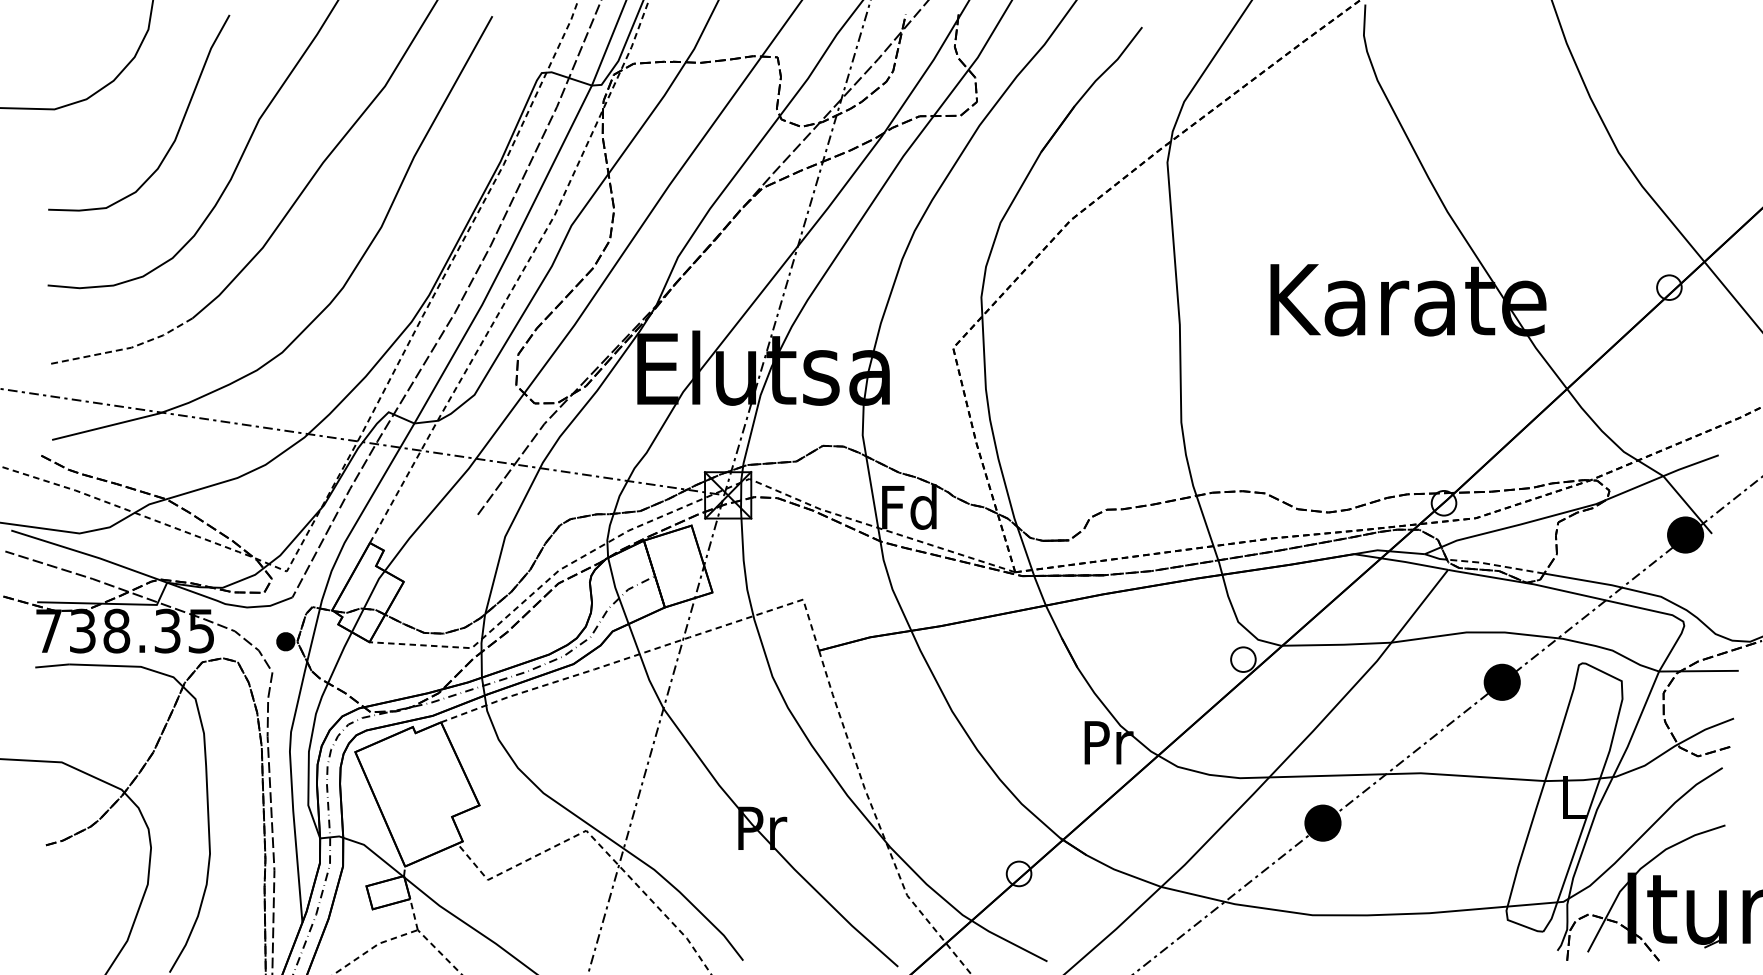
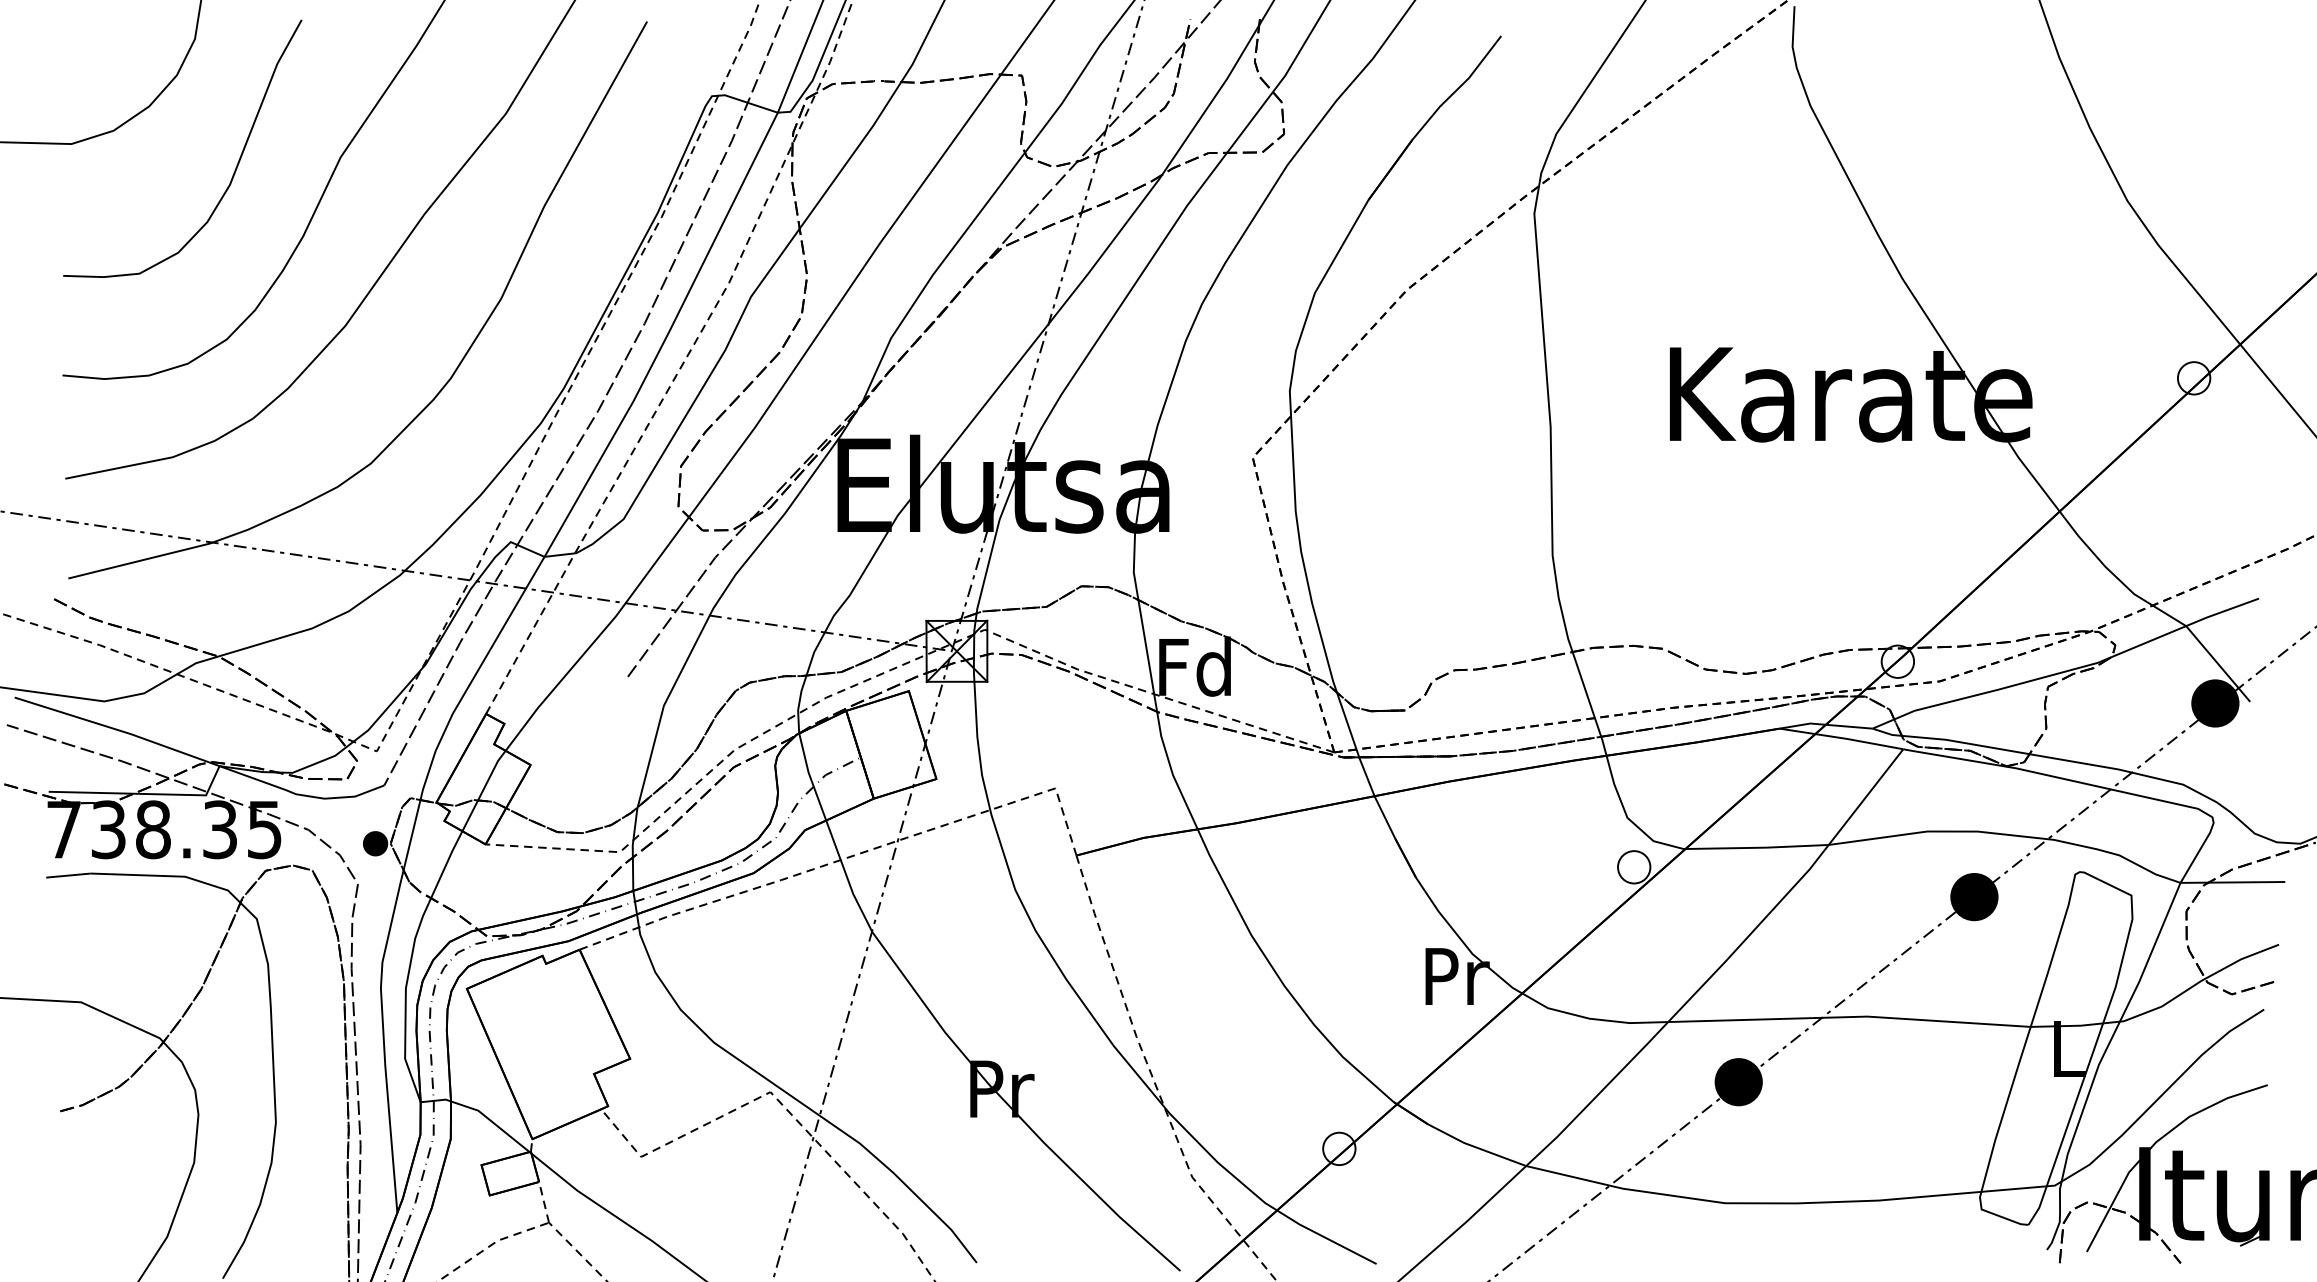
line: (124, 349) -> (163, 459), dashed -> solid
line: (1495, 565) -> (1965, 743), dashed -> solid

